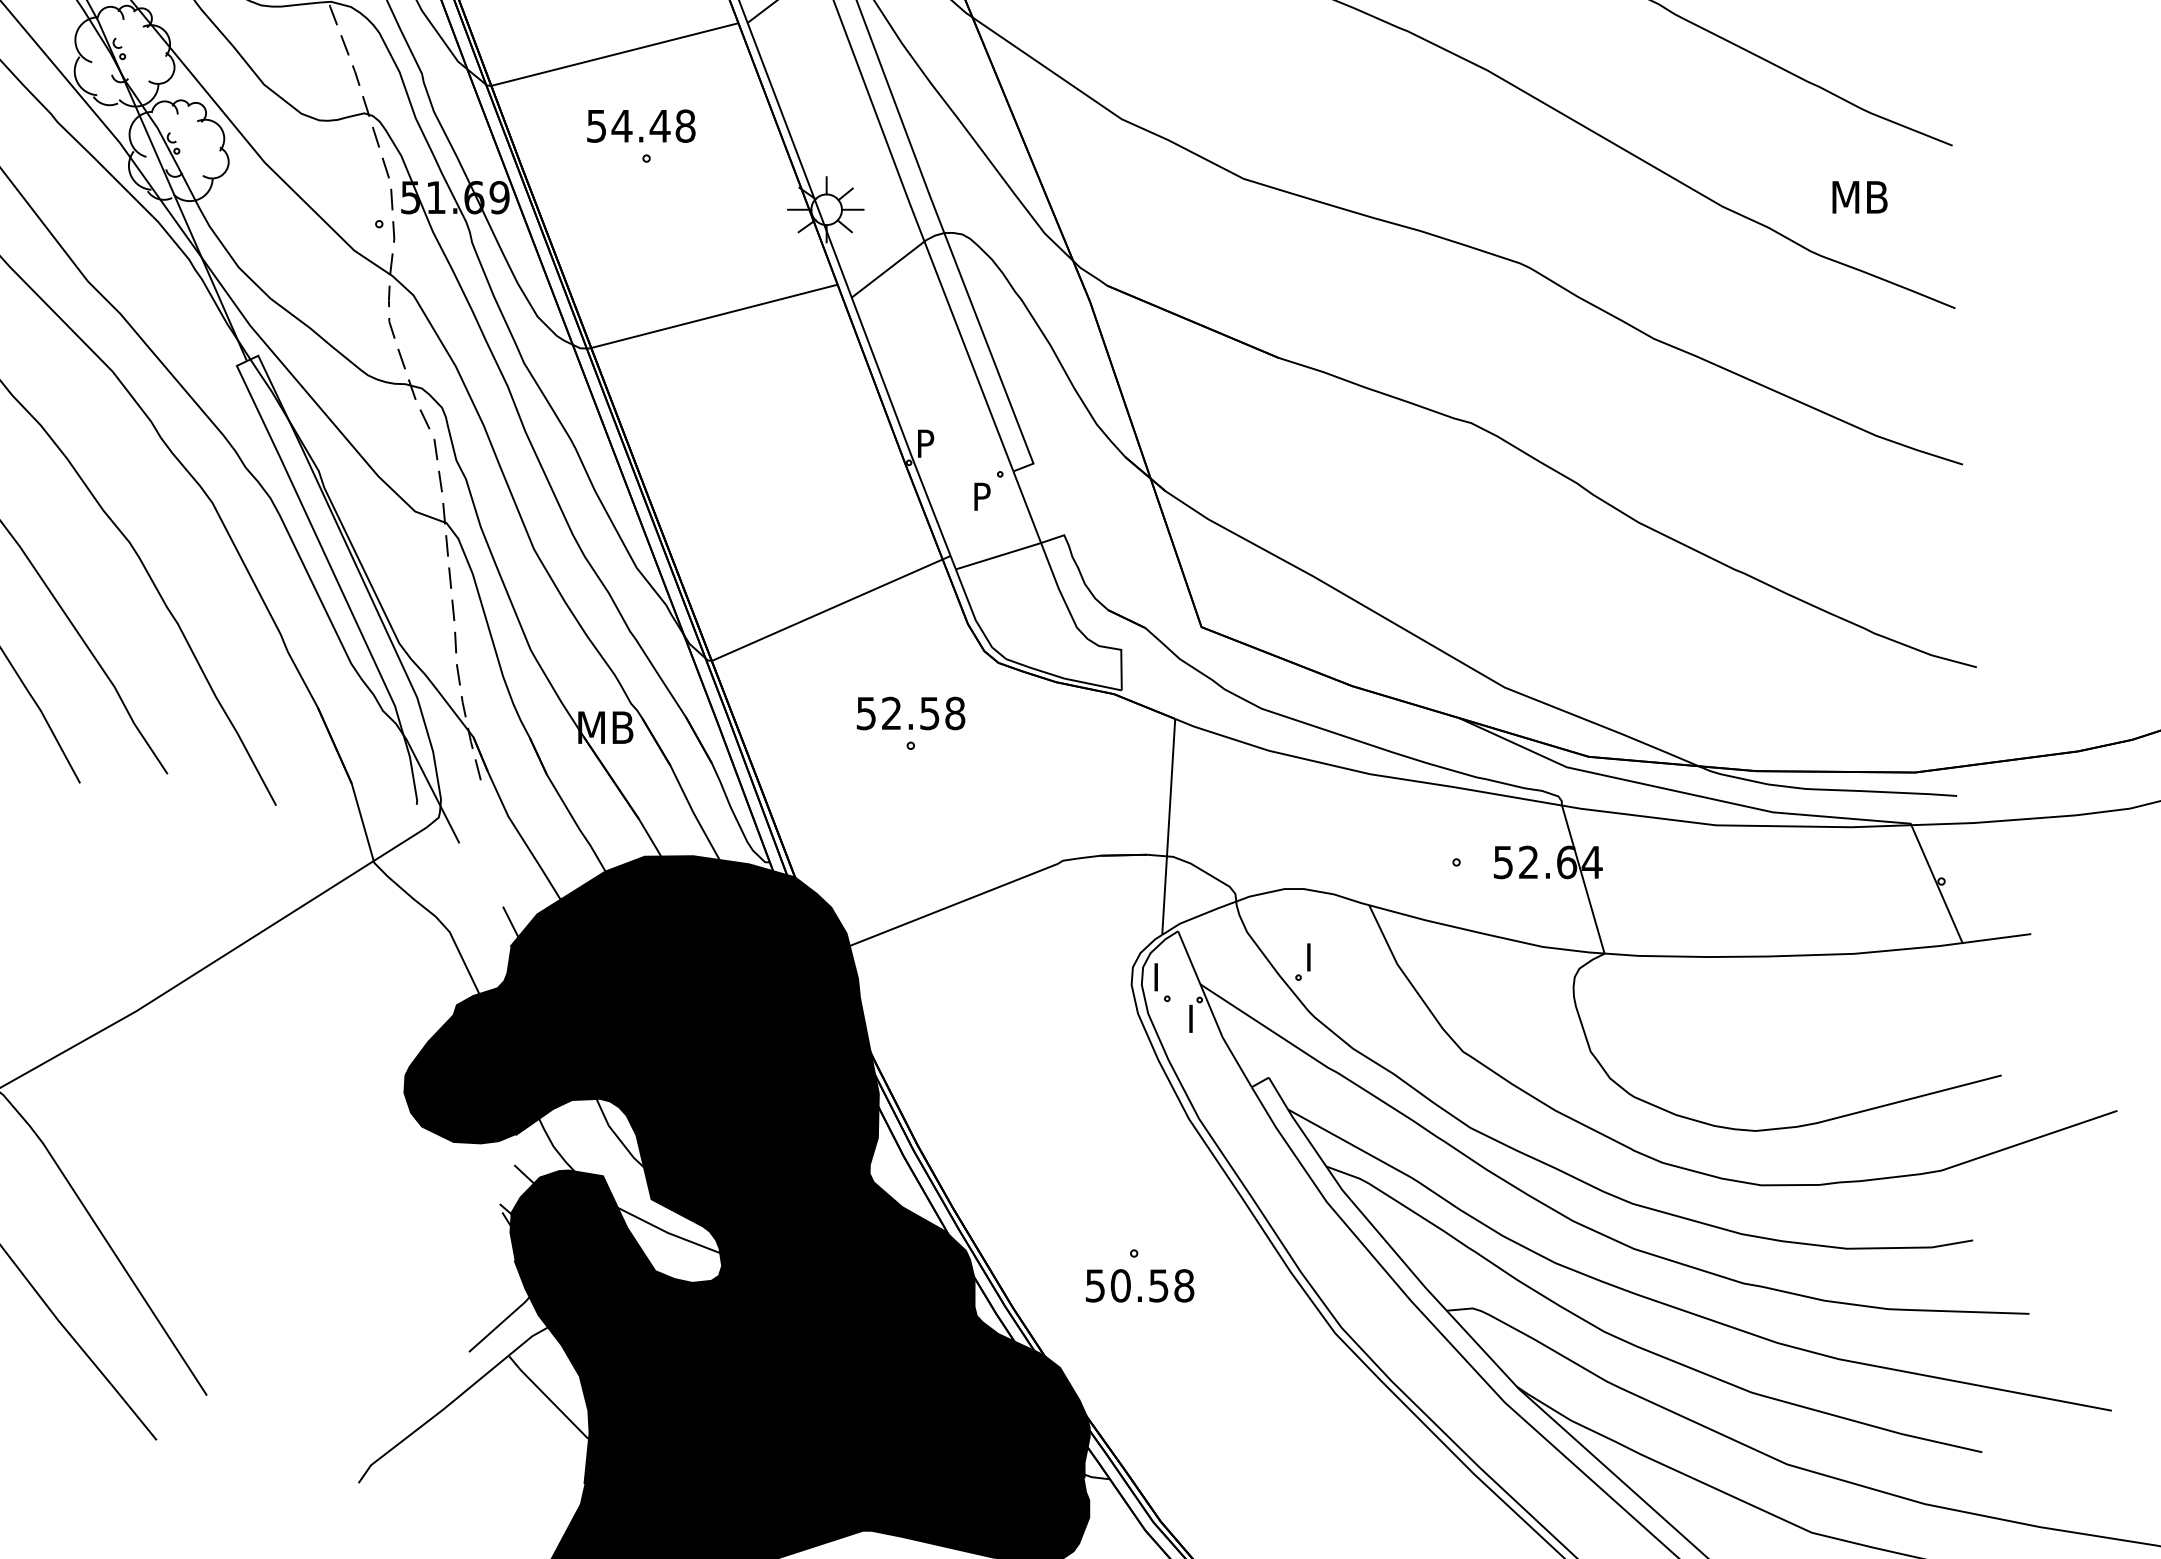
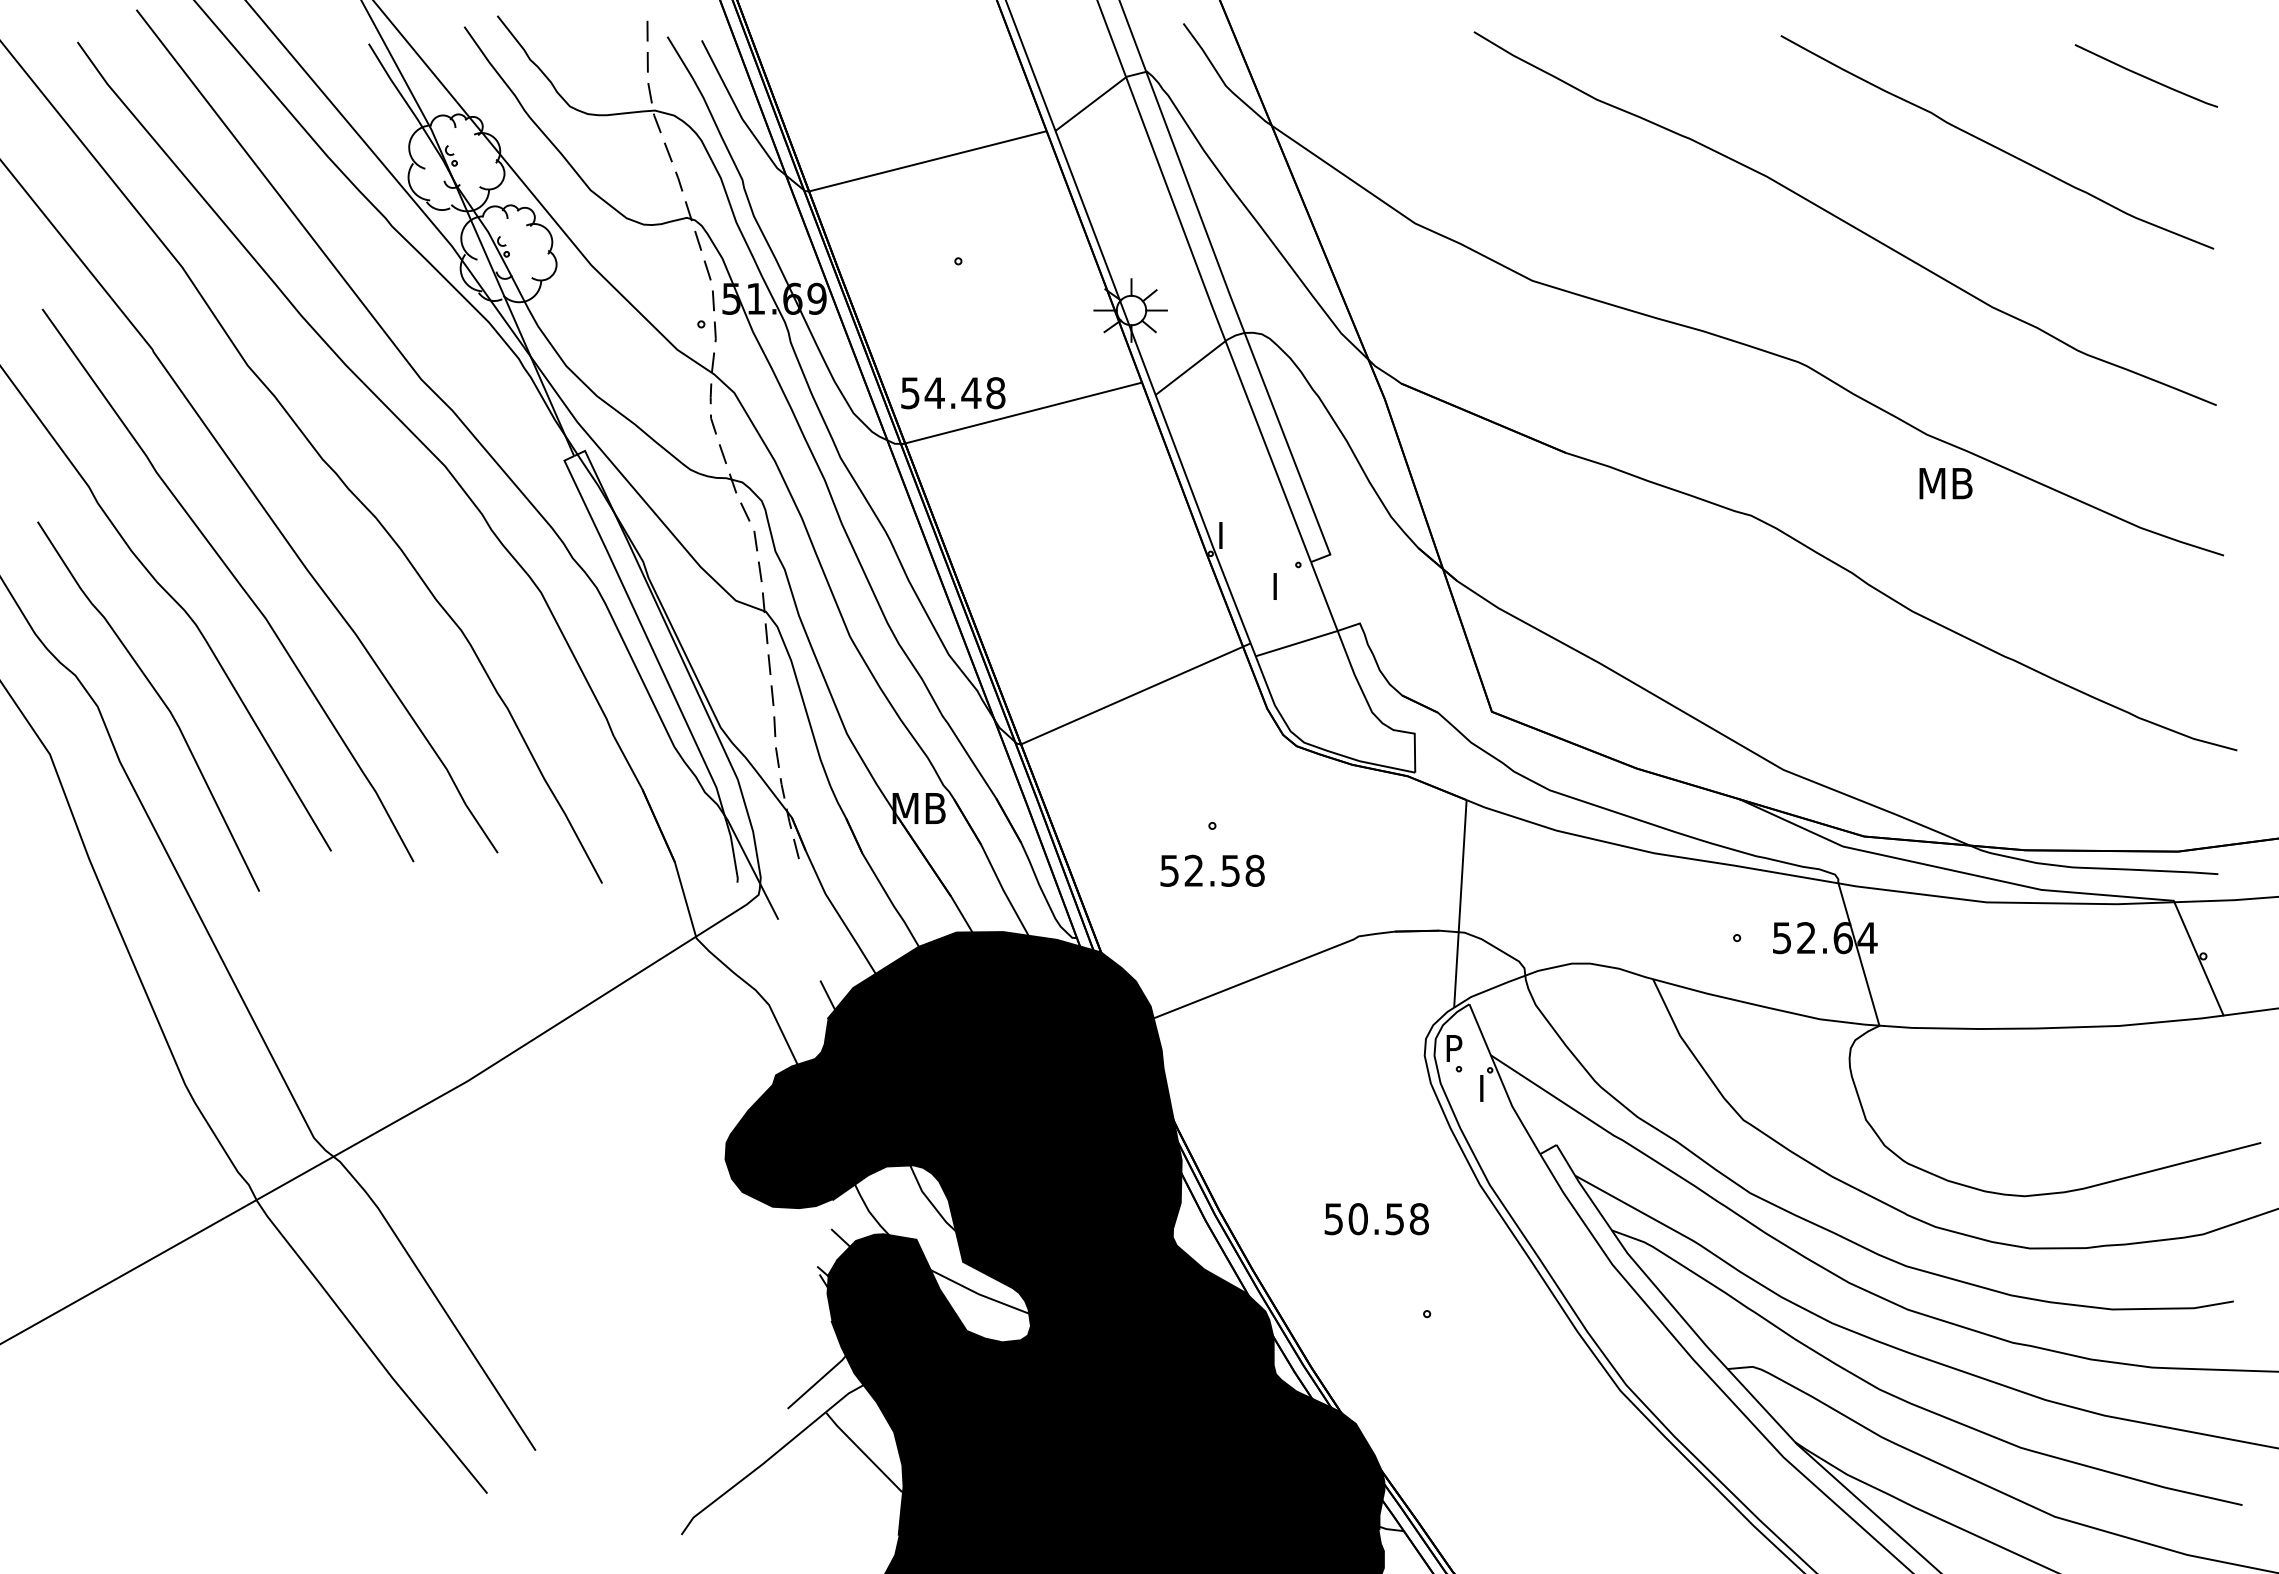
text: (641, 126) -> (953, 393), moved
text: (1859, 197) -> (1945, 483), moved
text: (927, 438) -> (1228, 530), P -> I
text: (983, 491) -> (1282, 581), P -> I
text: (910, 713) -> (1212, 870), moved
part: (1303, 961) -> (1589, 1033), removed
text: (1164, 972) -> (1456, 1043), I -> P
text: (1139, 1286) -> (1376, 1219), moved

